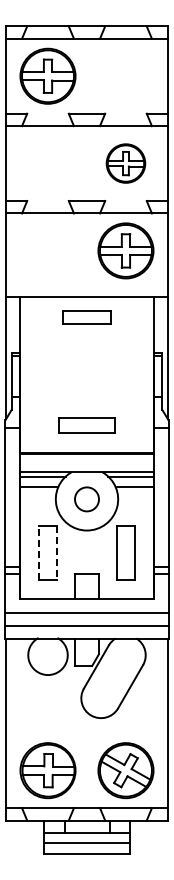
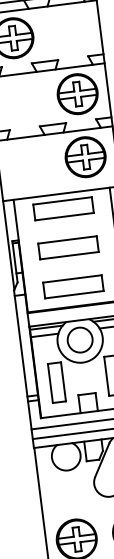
part: (125, 163) -> (77, 94), size x1.43
part: (86, 317) -> (63, 208), size x1.67
part: (86, 371) -> (68, 247), added
part: (86, 425) -> (73, 286), size x1.43
circle: (86, 499) -> (79, 340), size x1.43
line: (38, 552) -> (50, 382), dashed -> solid
line: (57, 553) -> (63, 381), dashed -> solid

